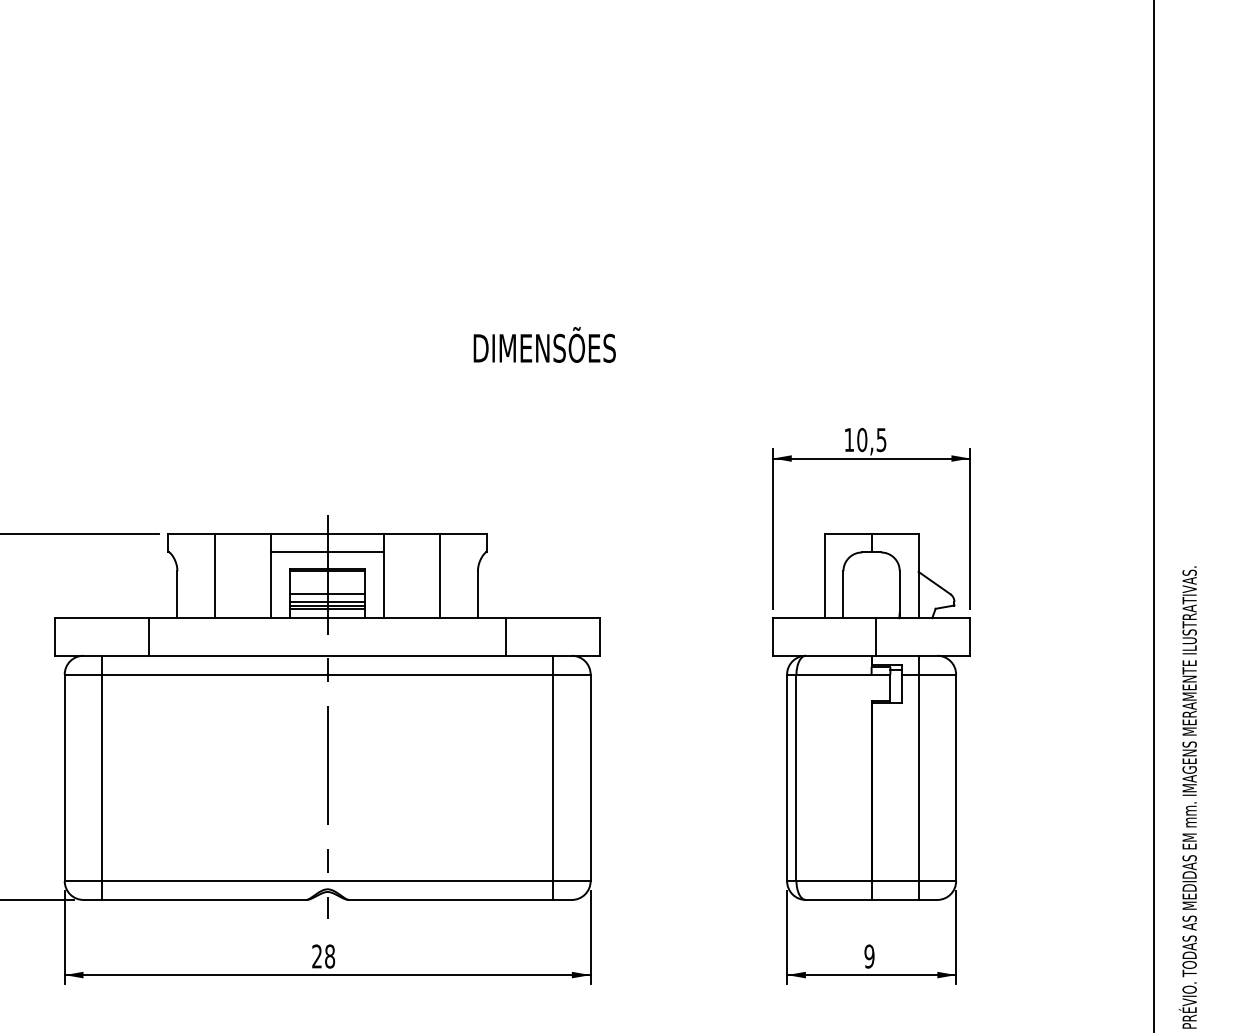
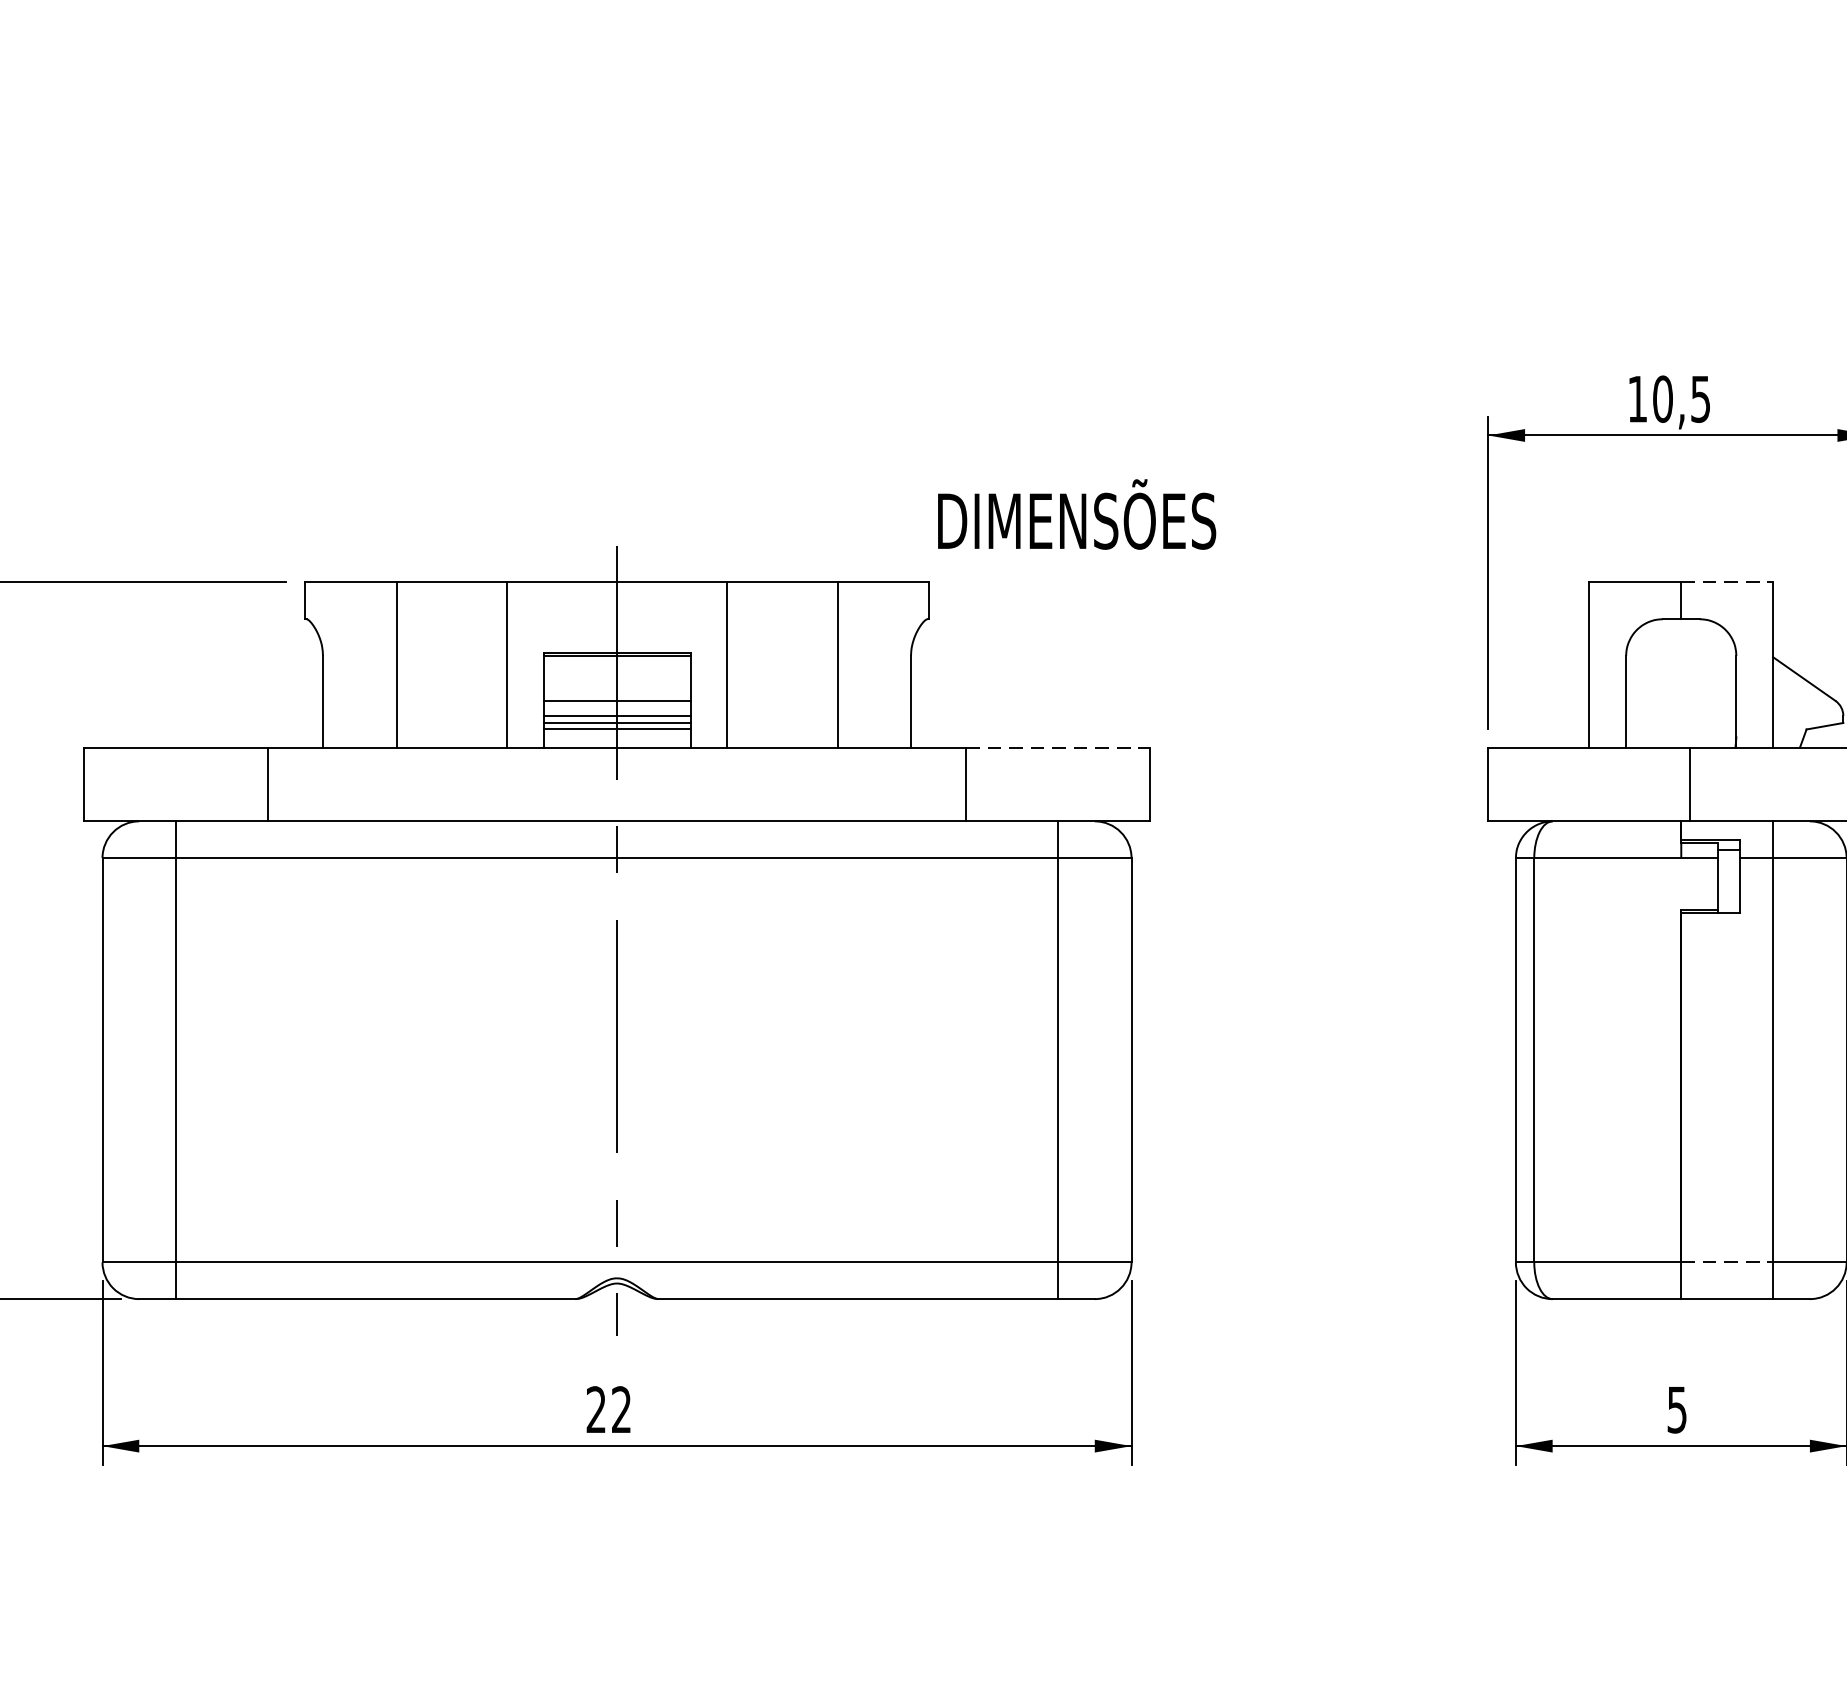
text: (544, 344) -> (1076, 513), moved
line: (895, 533) -> (1727, 582), solid -> dashed
line: (327, 552) -> (616, 619), removed
line: (553, 618) -> (1058, 748), solid -> dashed
line: (895, 881) -> (1727, 1263), solid -> dashed
text: (330, 956) -> (622, 1409), 28 -> 22
text: (869, 956) -> (1677, 1409), 9 -> 5

